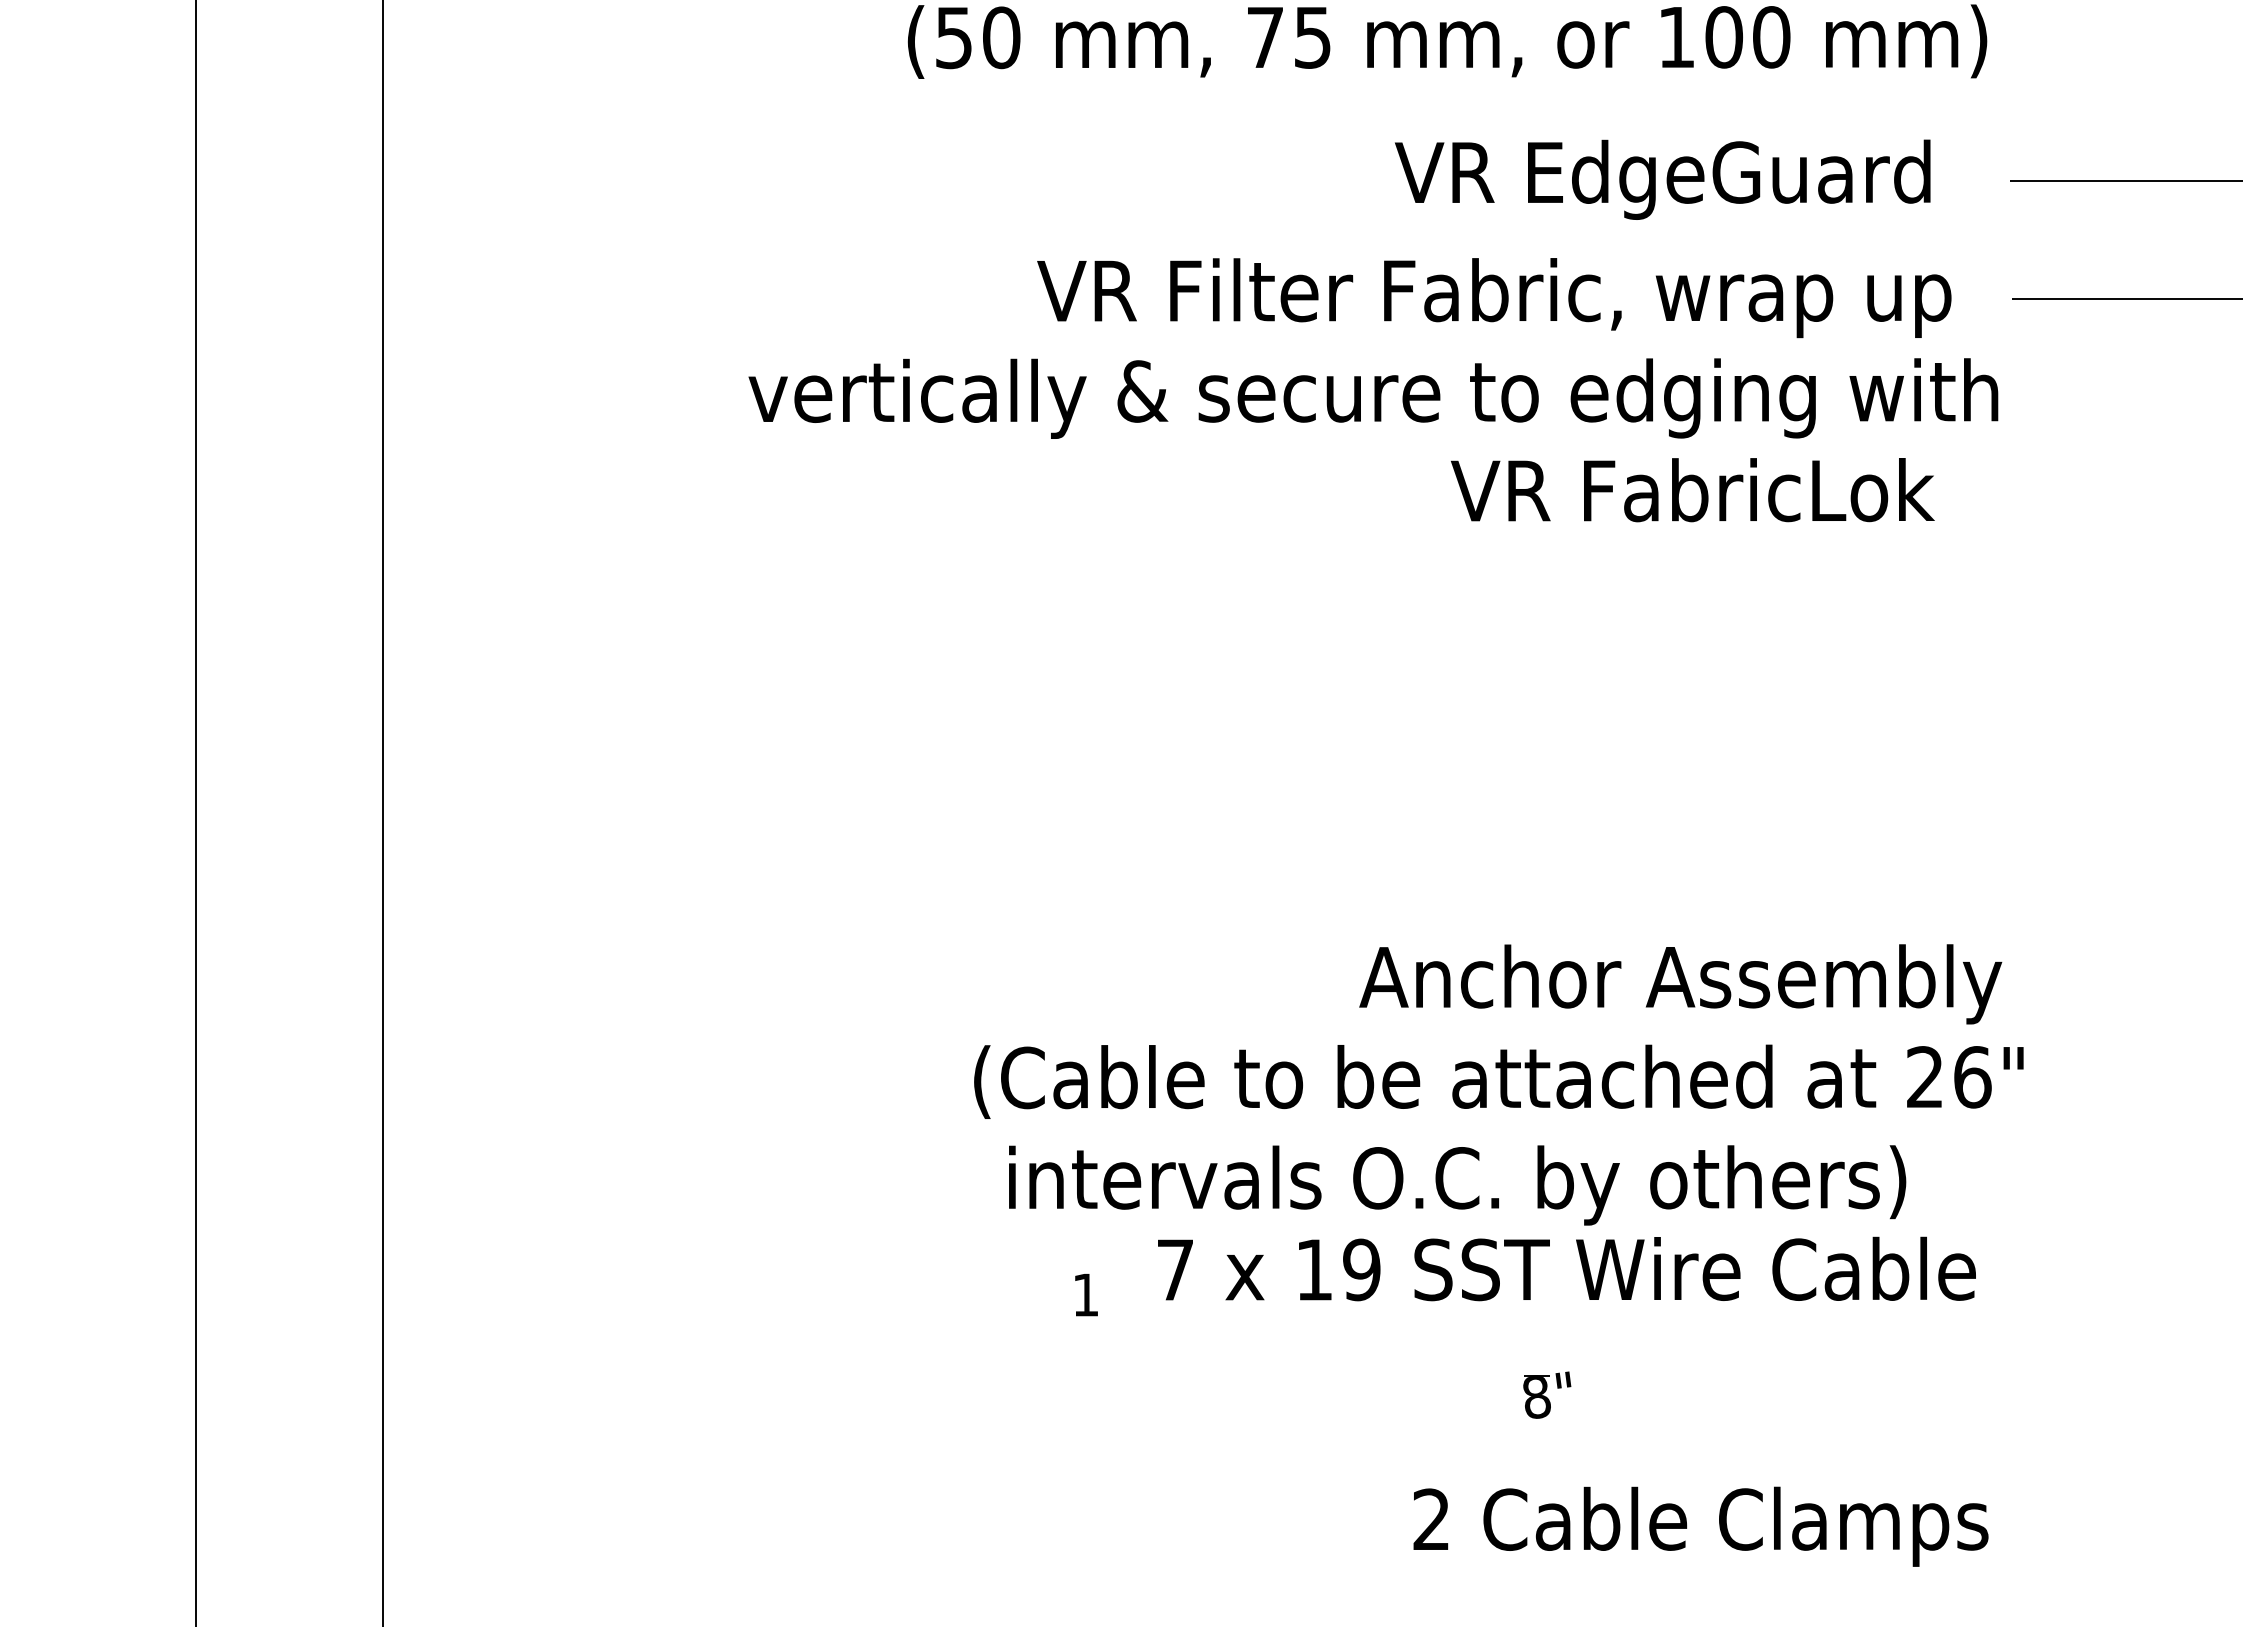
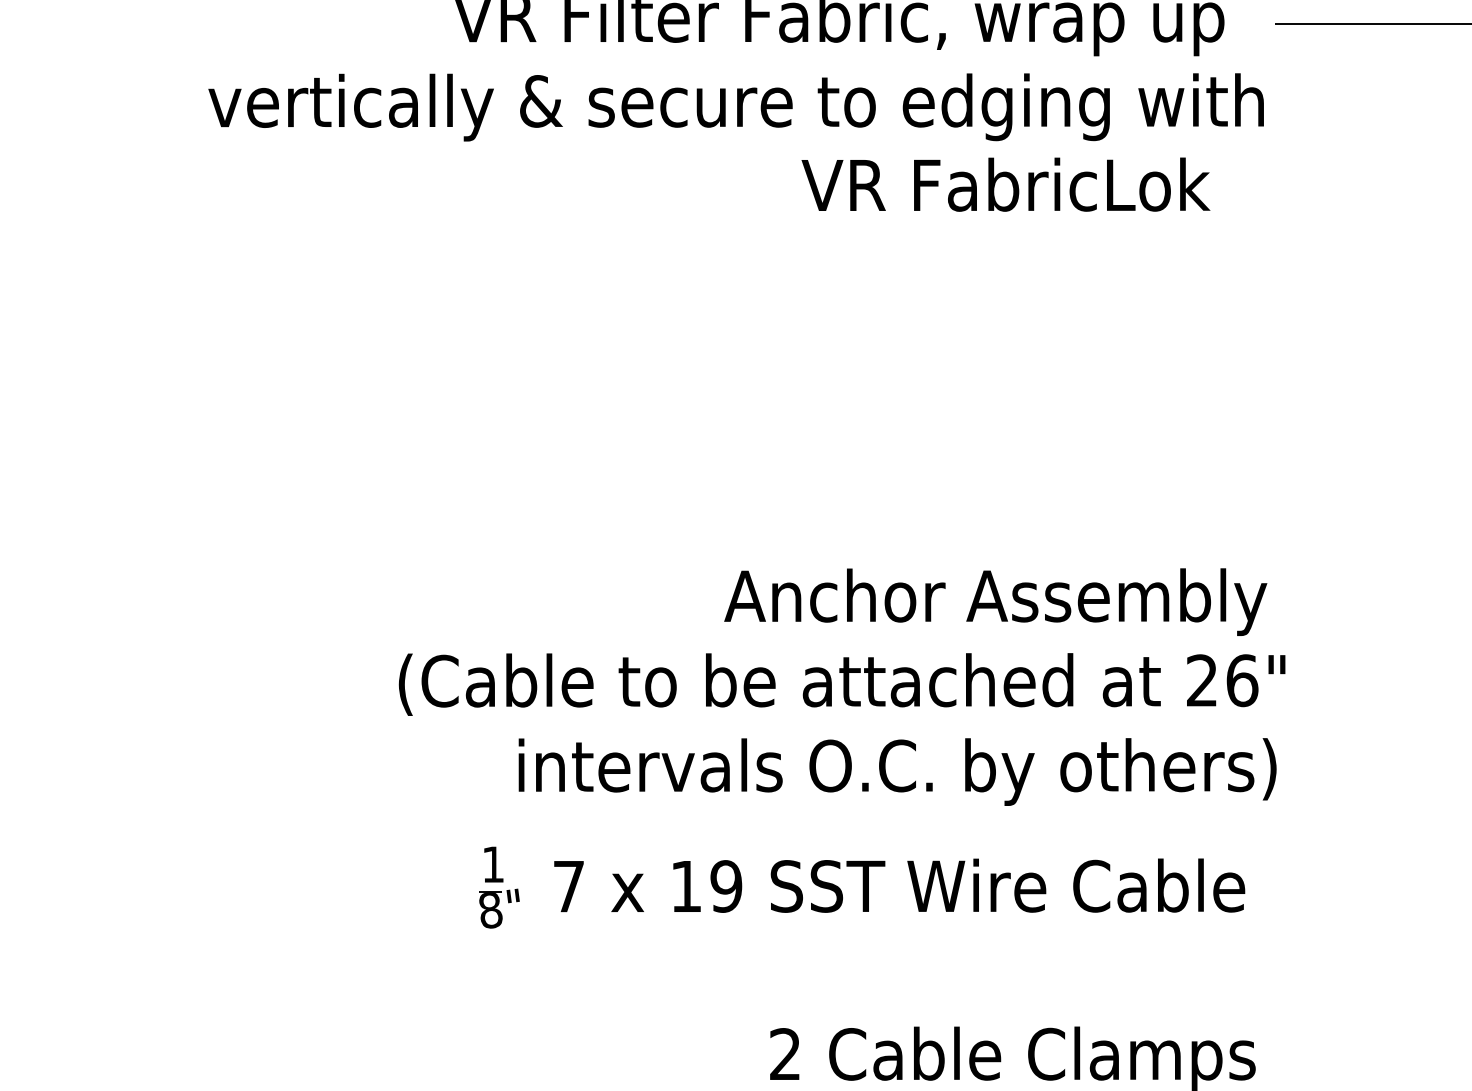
text: (1457, 1185) -> (897, 772), moved
text: (1566, 1268) -> (899, 885), moved
part: (1547, 1394) -> (499, 908), moved

